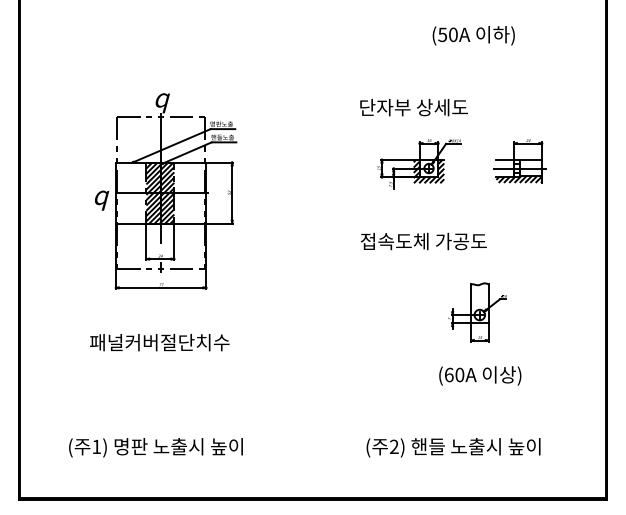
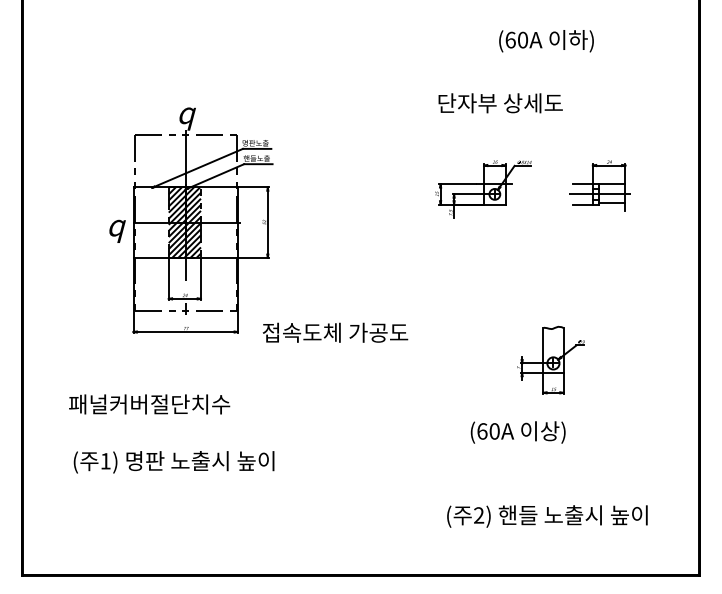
text: (442, 34) -> (510, 39), (50A -> (60A
text: (413, 107) -> (500, 103), moved
hatch: (428, 171) -> (494, 197), removed
hatch: (519, 179) -> (599, 207), removed
text: (423, 241) -> (335, 332), moved
text: (159, 342) -> (149, 404), moved
text: (480, 375) -> (518, 431), moved
text: (155, 447) -> (173, 461), moved
text: (453, 447) -> (547, 516), moved

